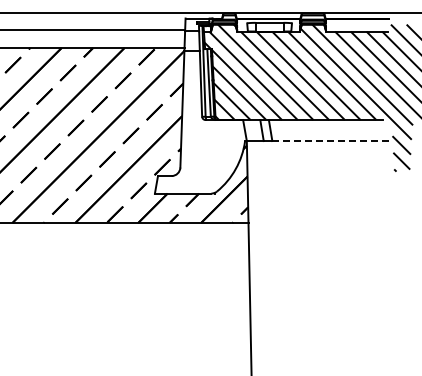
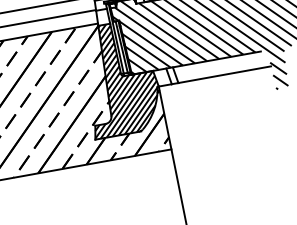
hatch: (200, 121) -> (120, 77), added
line: (333, 141) -> (225, 74), dashed -> solid

